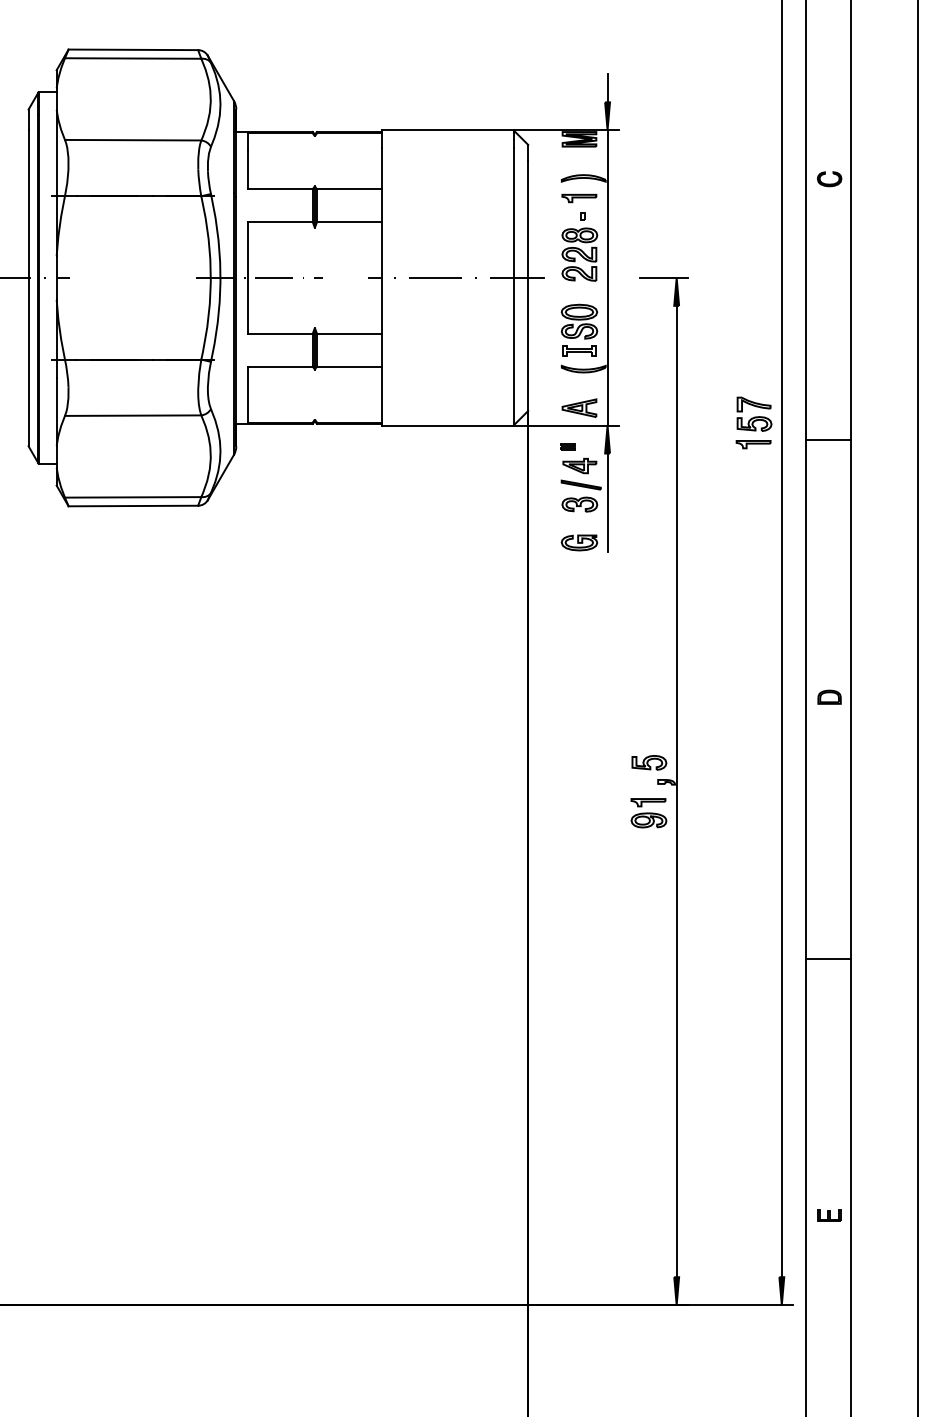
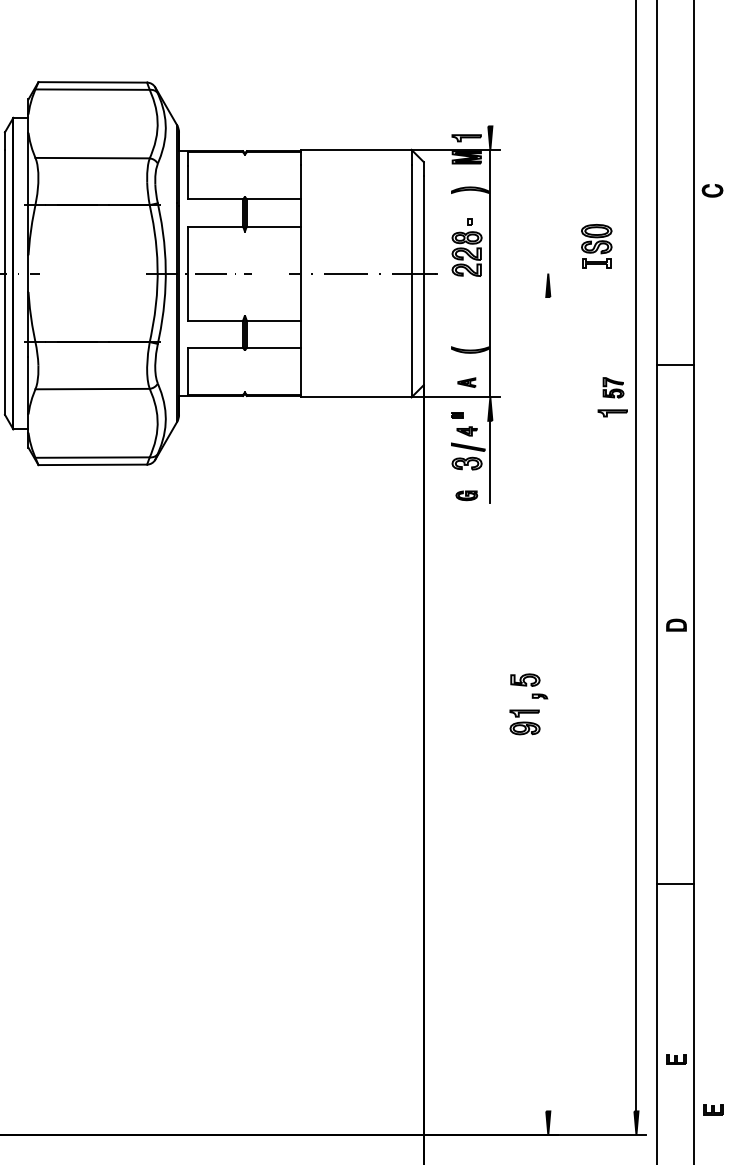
line: (607, 88) -> (490, 114), removed
part: (829, 179) -> (712, 191), moved
part: (579, 198) -> (466, 138), moved
line: (663, 277) -> (537, 273), removed
part: (579, 329) -> (596, 245), moved
part: (579, 407) -> (466, 382), size x0.6
part: (754, 413) -> (613, 387), size x0.7
line: (828, 440) -> (675, 365), moved
part: (579, 466) -> (466, 431), size x0.7
part: (579, 542) -> (466, 495), size x0.7
line: (676, 791) -> (548, 704), removed
line: (828, 958) -> (675, 884), moved
part: (873, 1275) -> (713, 1109), added

